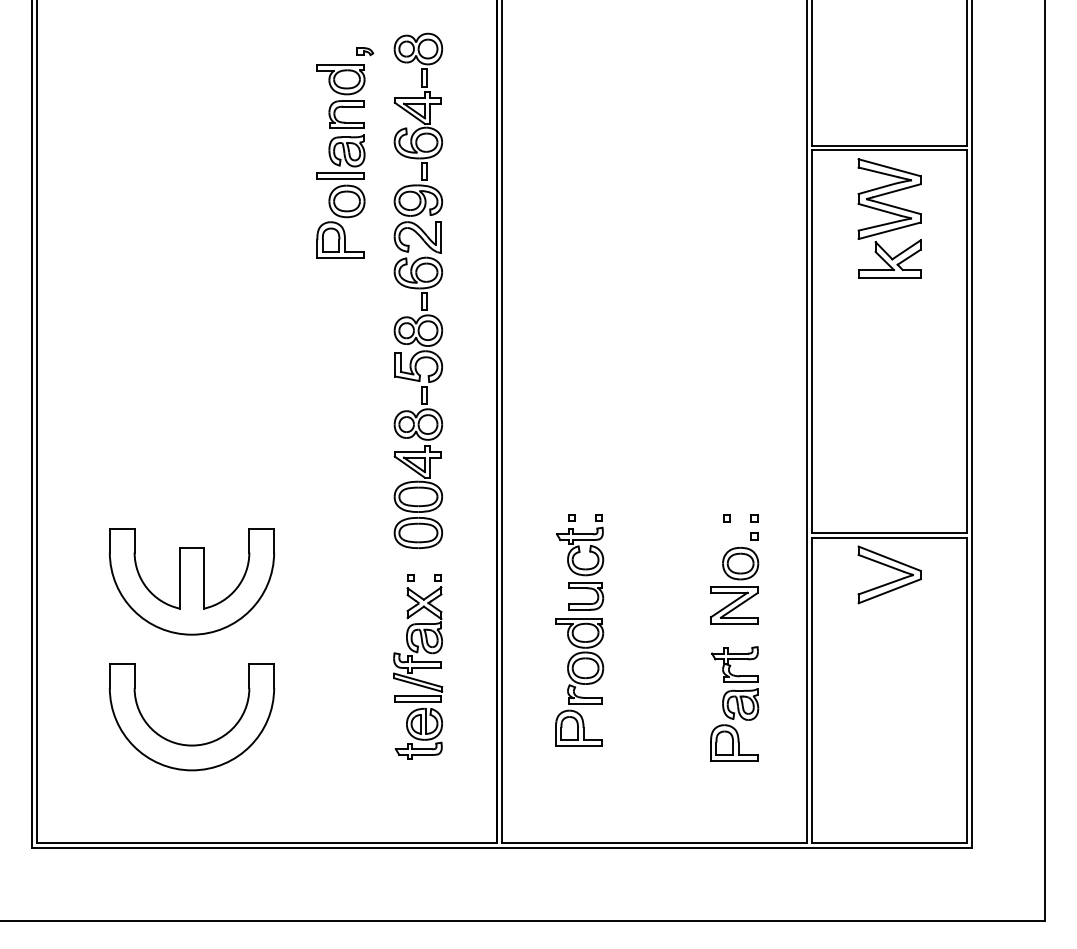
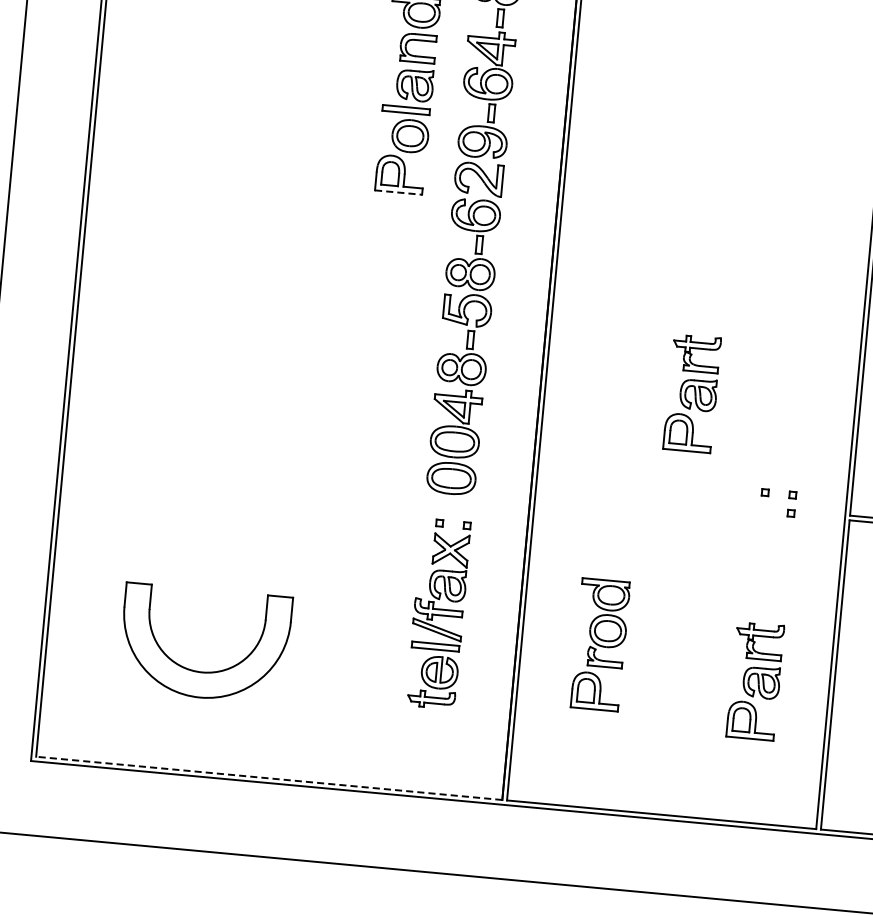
line: (341, 257) -> (399, 192), solid -> dashed
part: (646, 427) -> (692, 393), added
part: (580, 562) -> (612, 523), removed
part: (191, 581) -> (217, 506), removed
part: (734, 585) -> (766, 561), removed
line: (266, 843) -> (268, 778), solid -> dashed

